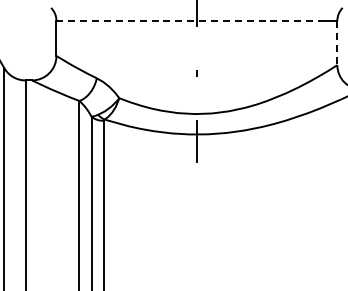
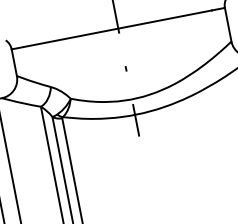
line: (188, 20) -> (111, 29), dashed -> solid
line: (337, 43) -> (228, 25), dashed -> solid

